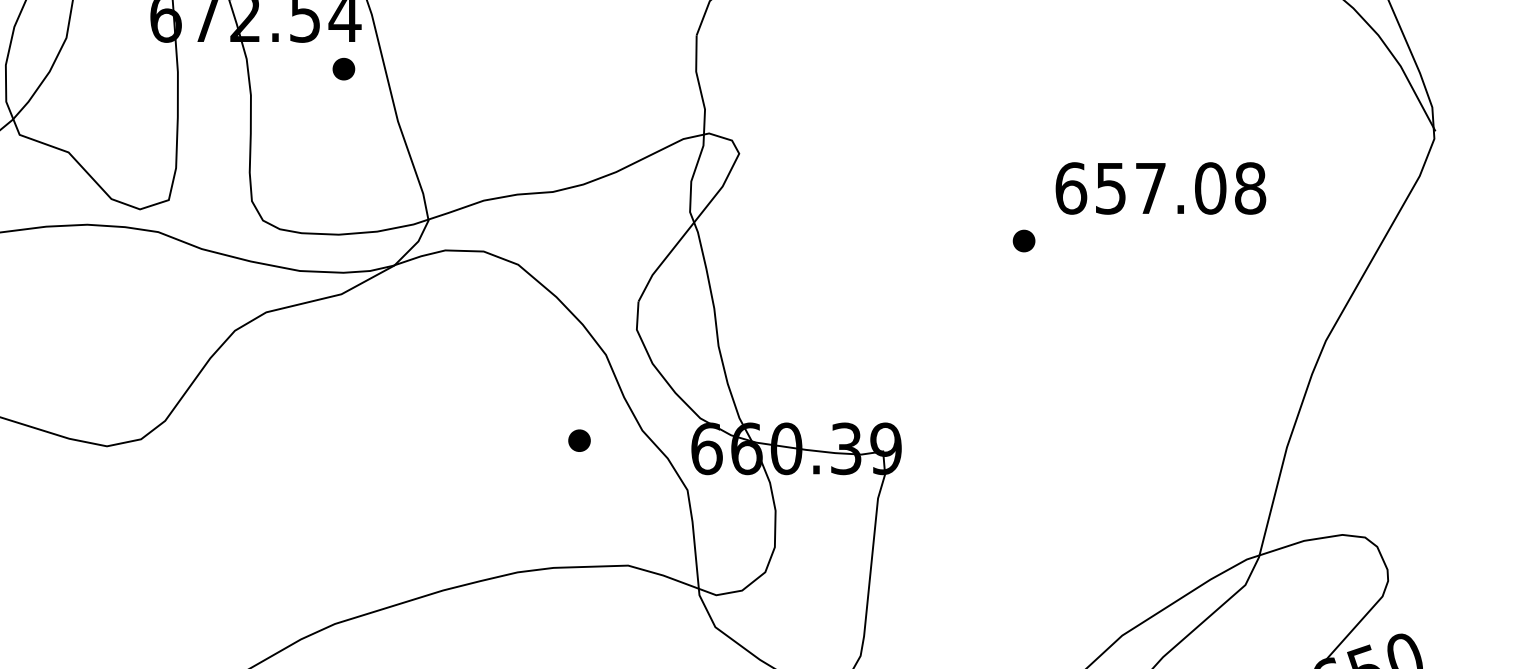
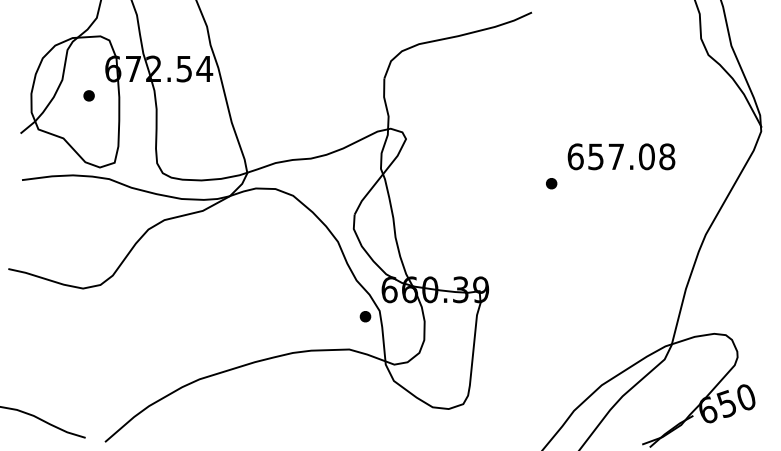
part: (342, 68) -> (88, 95), moved
part: (579, 440) -> (365, 316), moved

